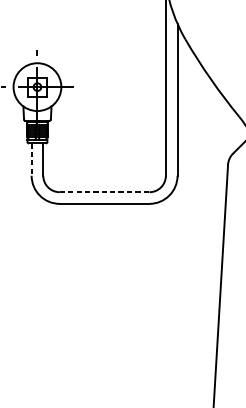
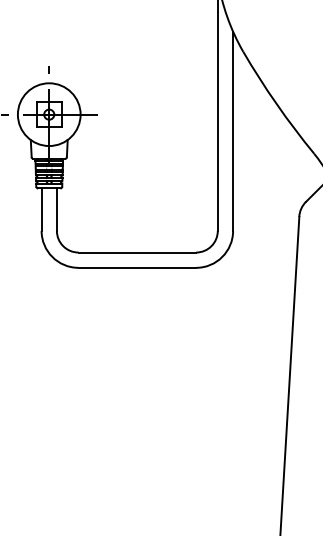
line: (31, 160) -> (41, 210), dashed -> solid
line: (104, 192) -> (137, 252), dashed -> solid

